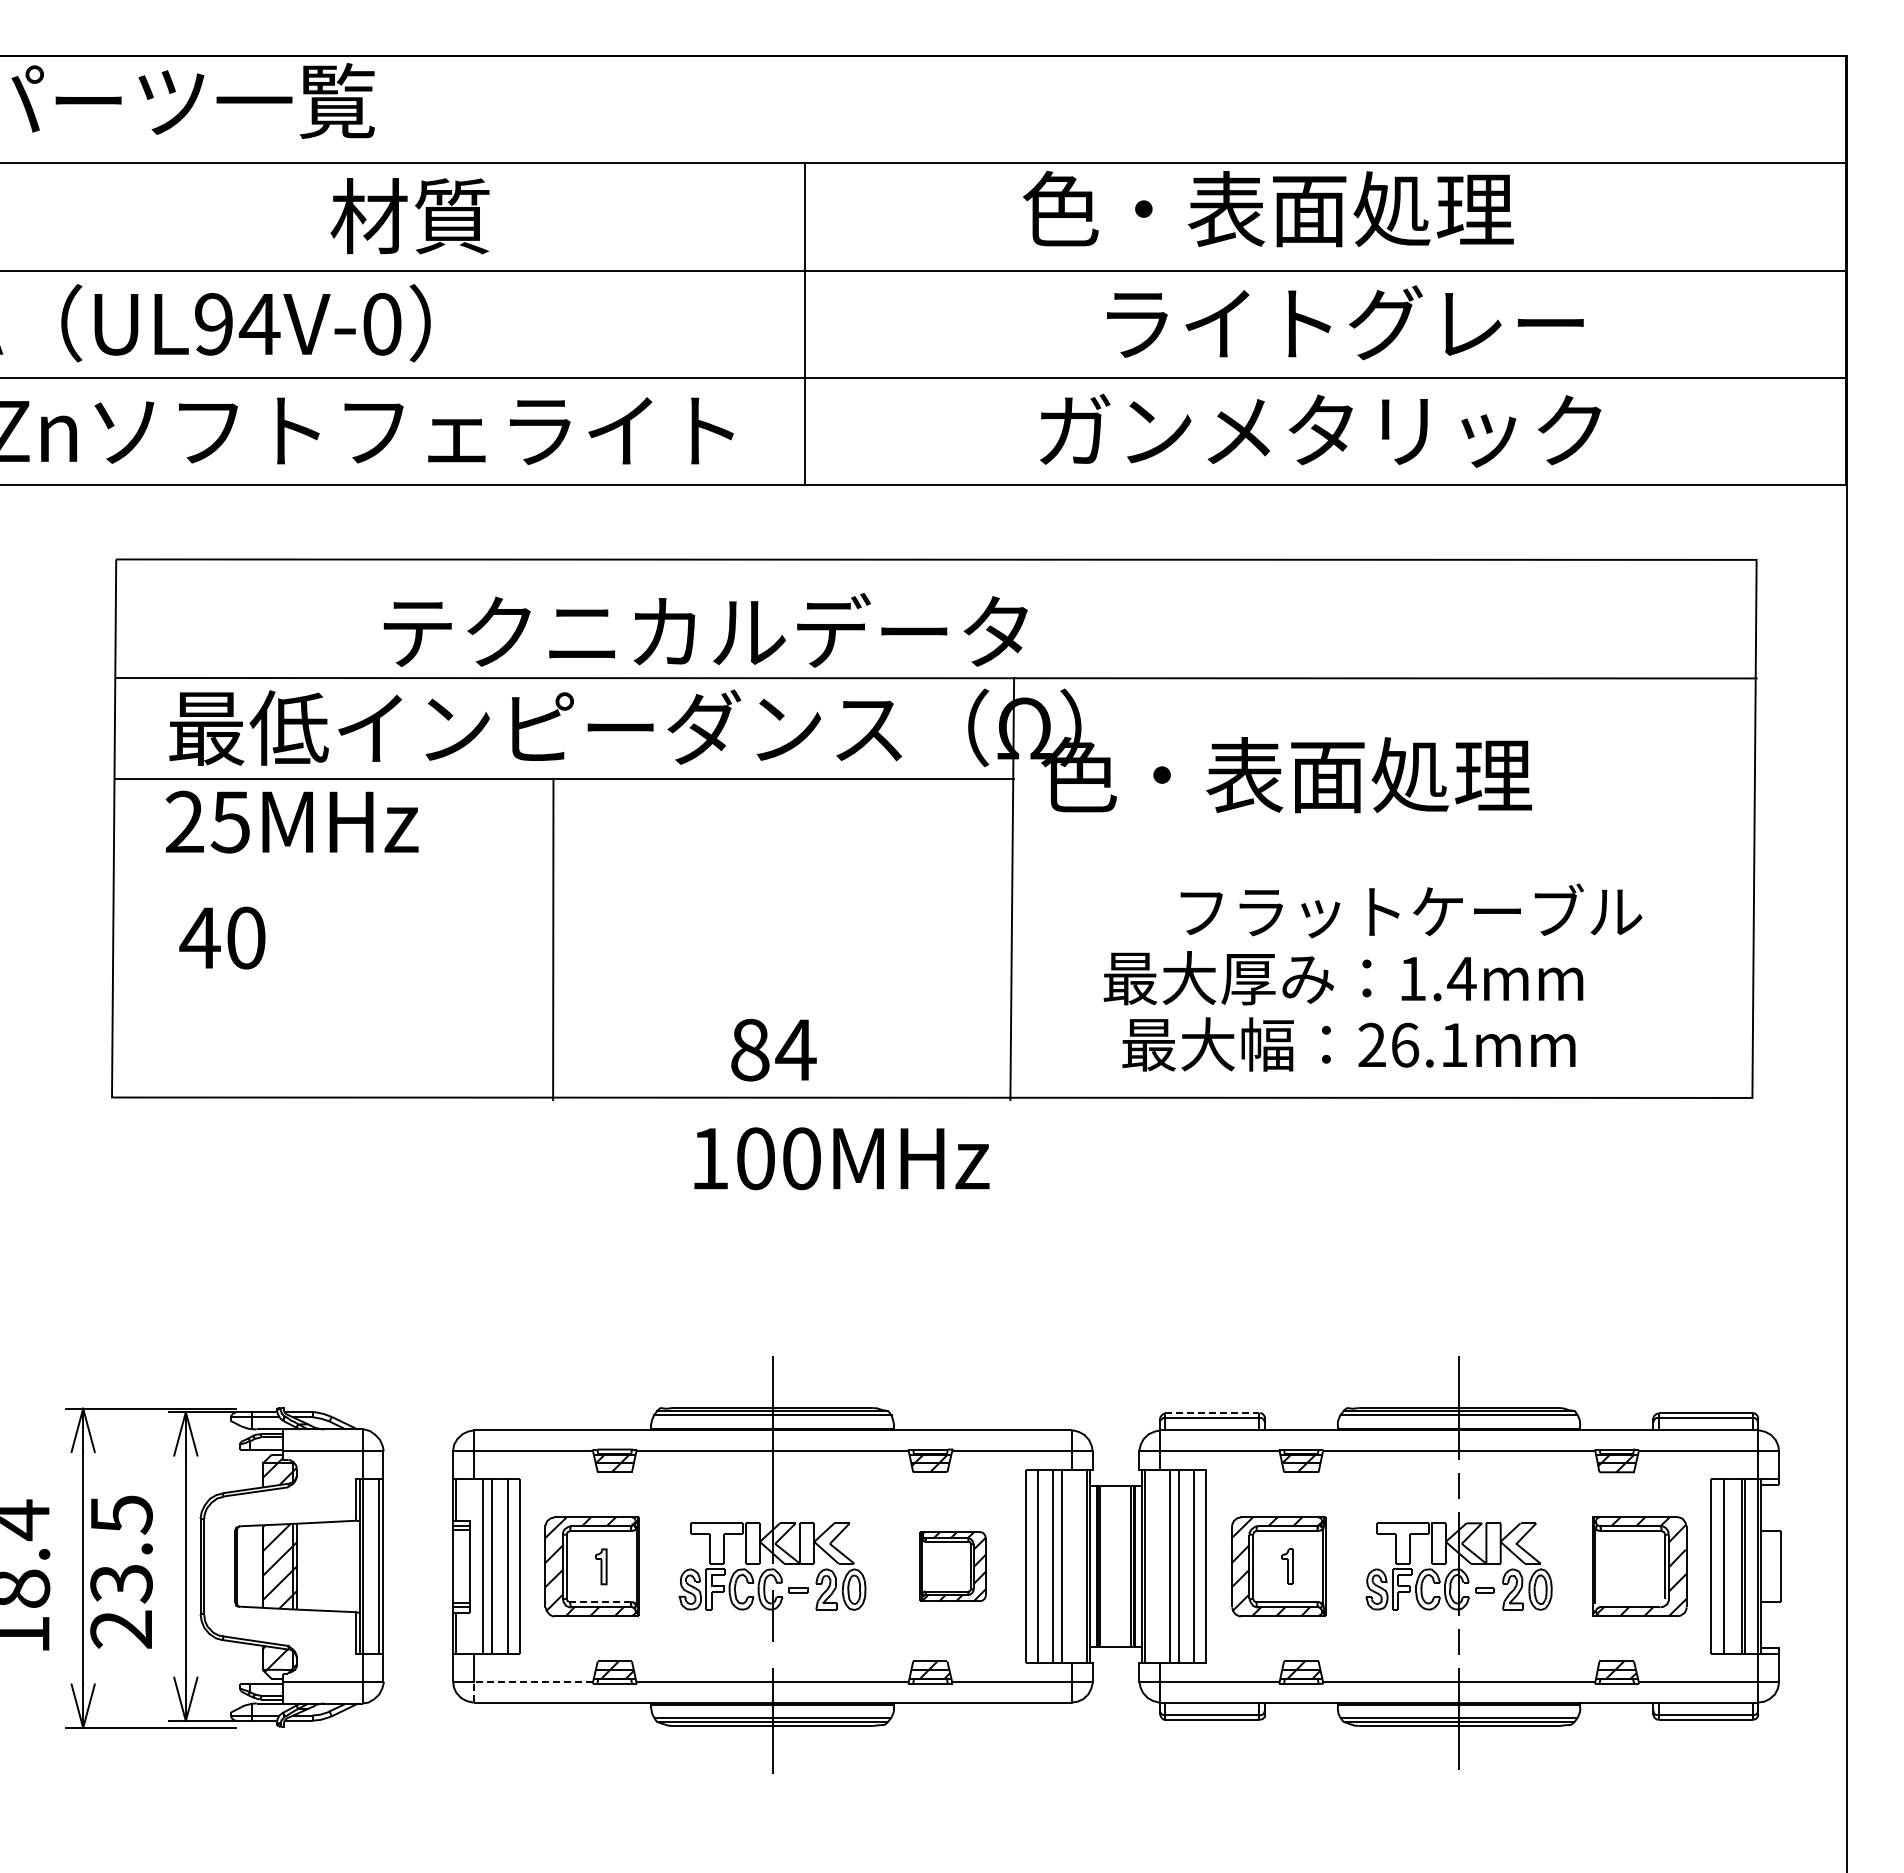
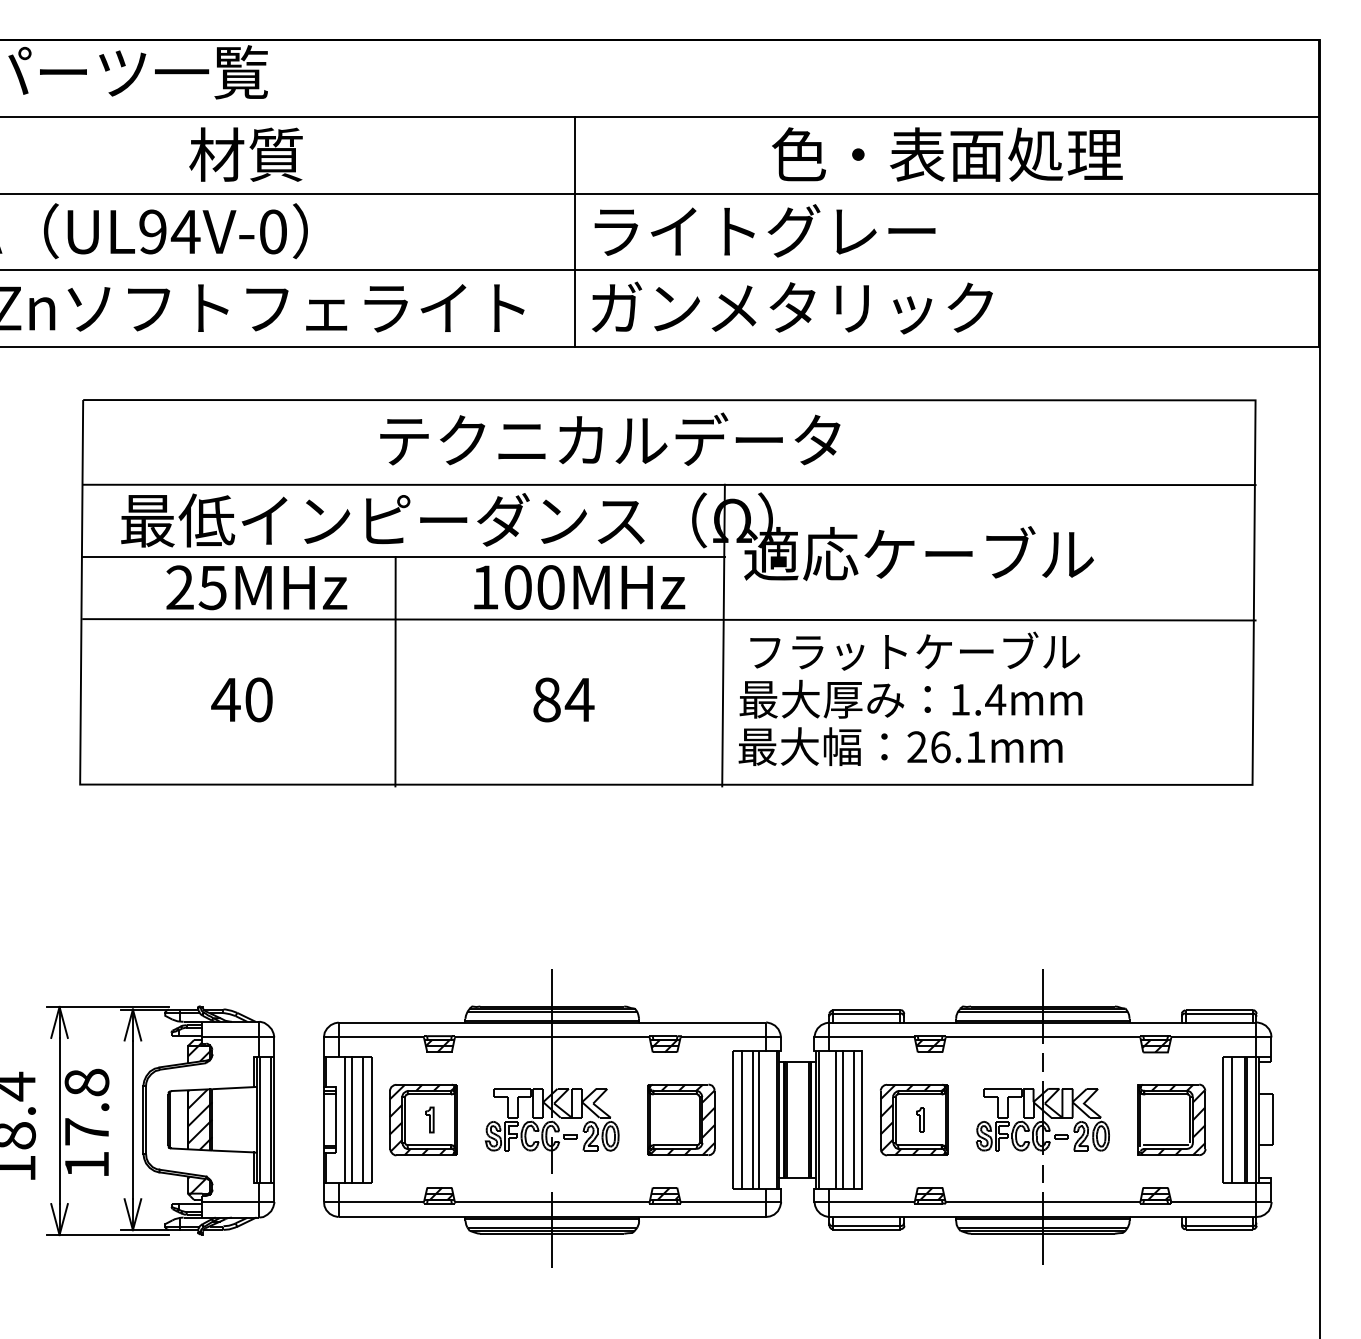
text: (1268, 209) -> (947, 154), moved
text: (409, 216) -> (245, 154), moved
text: (1345, 322) -> (765, 230), moved
text: (1320, 430) -> (792, 307), moved
text: (705, 630) -> (610, 439), moved
text: (1286, 774) -> (919, 553), 色・表面処理 -> 適応ケーブル
text: (291, 821) -> (256, 587), moved
line: (936, 866) -> (669, 619), added
text: (1411, 910) -> (915, 650), moved
text: (222, 937) -> (242, 699), moved
text: (1343, 978) -> (910, 699), moved
text: (1348, 1044) -> (900, 746), moved
text: (773, 1049) -> (563, 699), moved
text: (841, 1158) -> (579, 587), moved
line: (1212, 1413) -> (866, 1010), dashed -> solid
part: (952, 1566) -> (680, 1119), size x1.43
text: (121, 1571) -> (86, 1123), 23.5 -> 17.8
line: (600, 1602) -> (429, 1145), dashed -> solid
line: (1630, 1602) -> (1165, 1145), added
line: (522, 1681) -> (373, 1201), dashed -> solid

